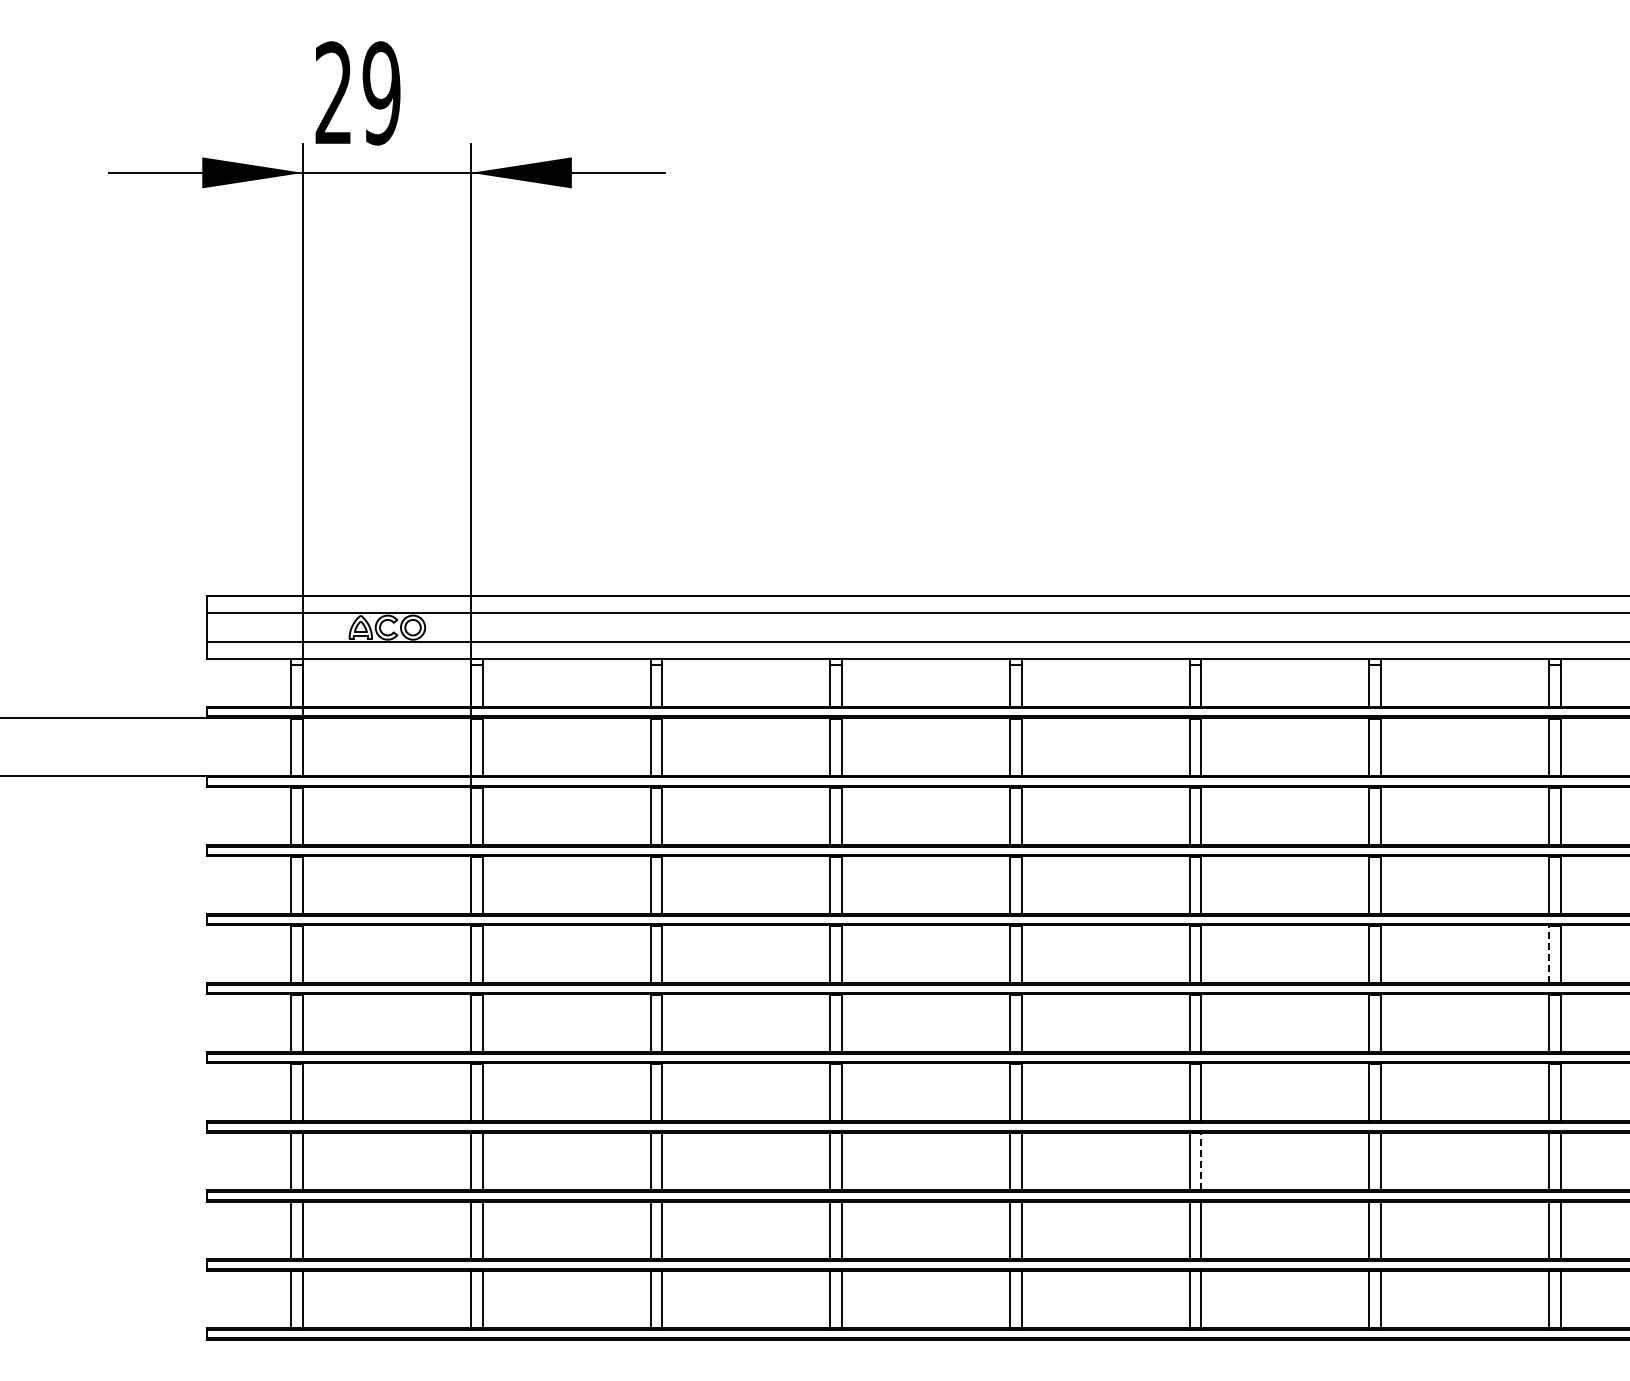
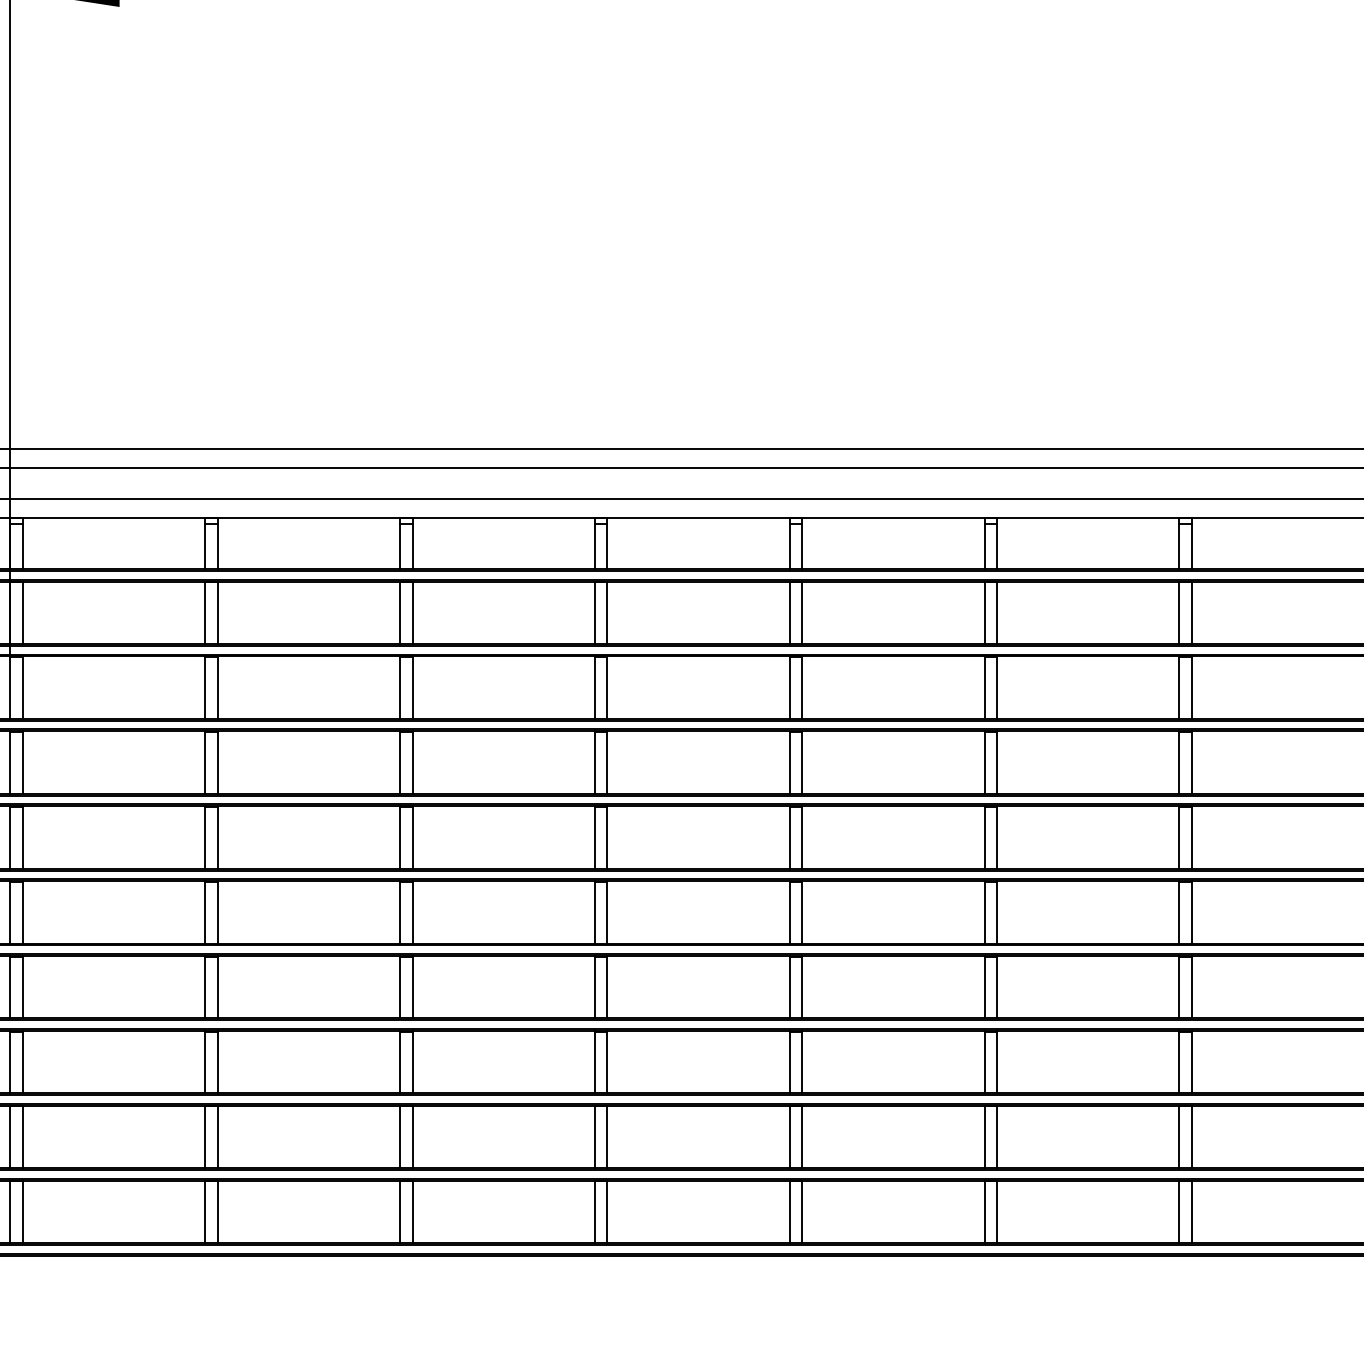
line: (1549, 953) -> (1179, 836), dashed -> solid
line: (1201, 1161) -> (802, 1062), dashed -> solid

